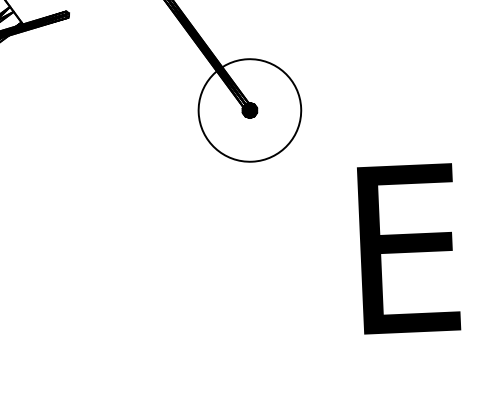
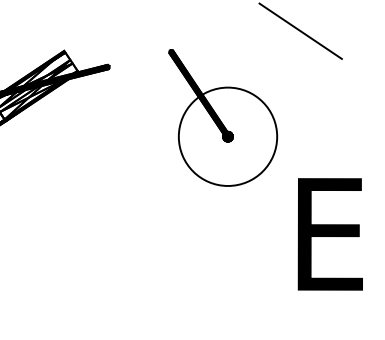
circle: (249, 110) -> (227, 136), size x1.43

